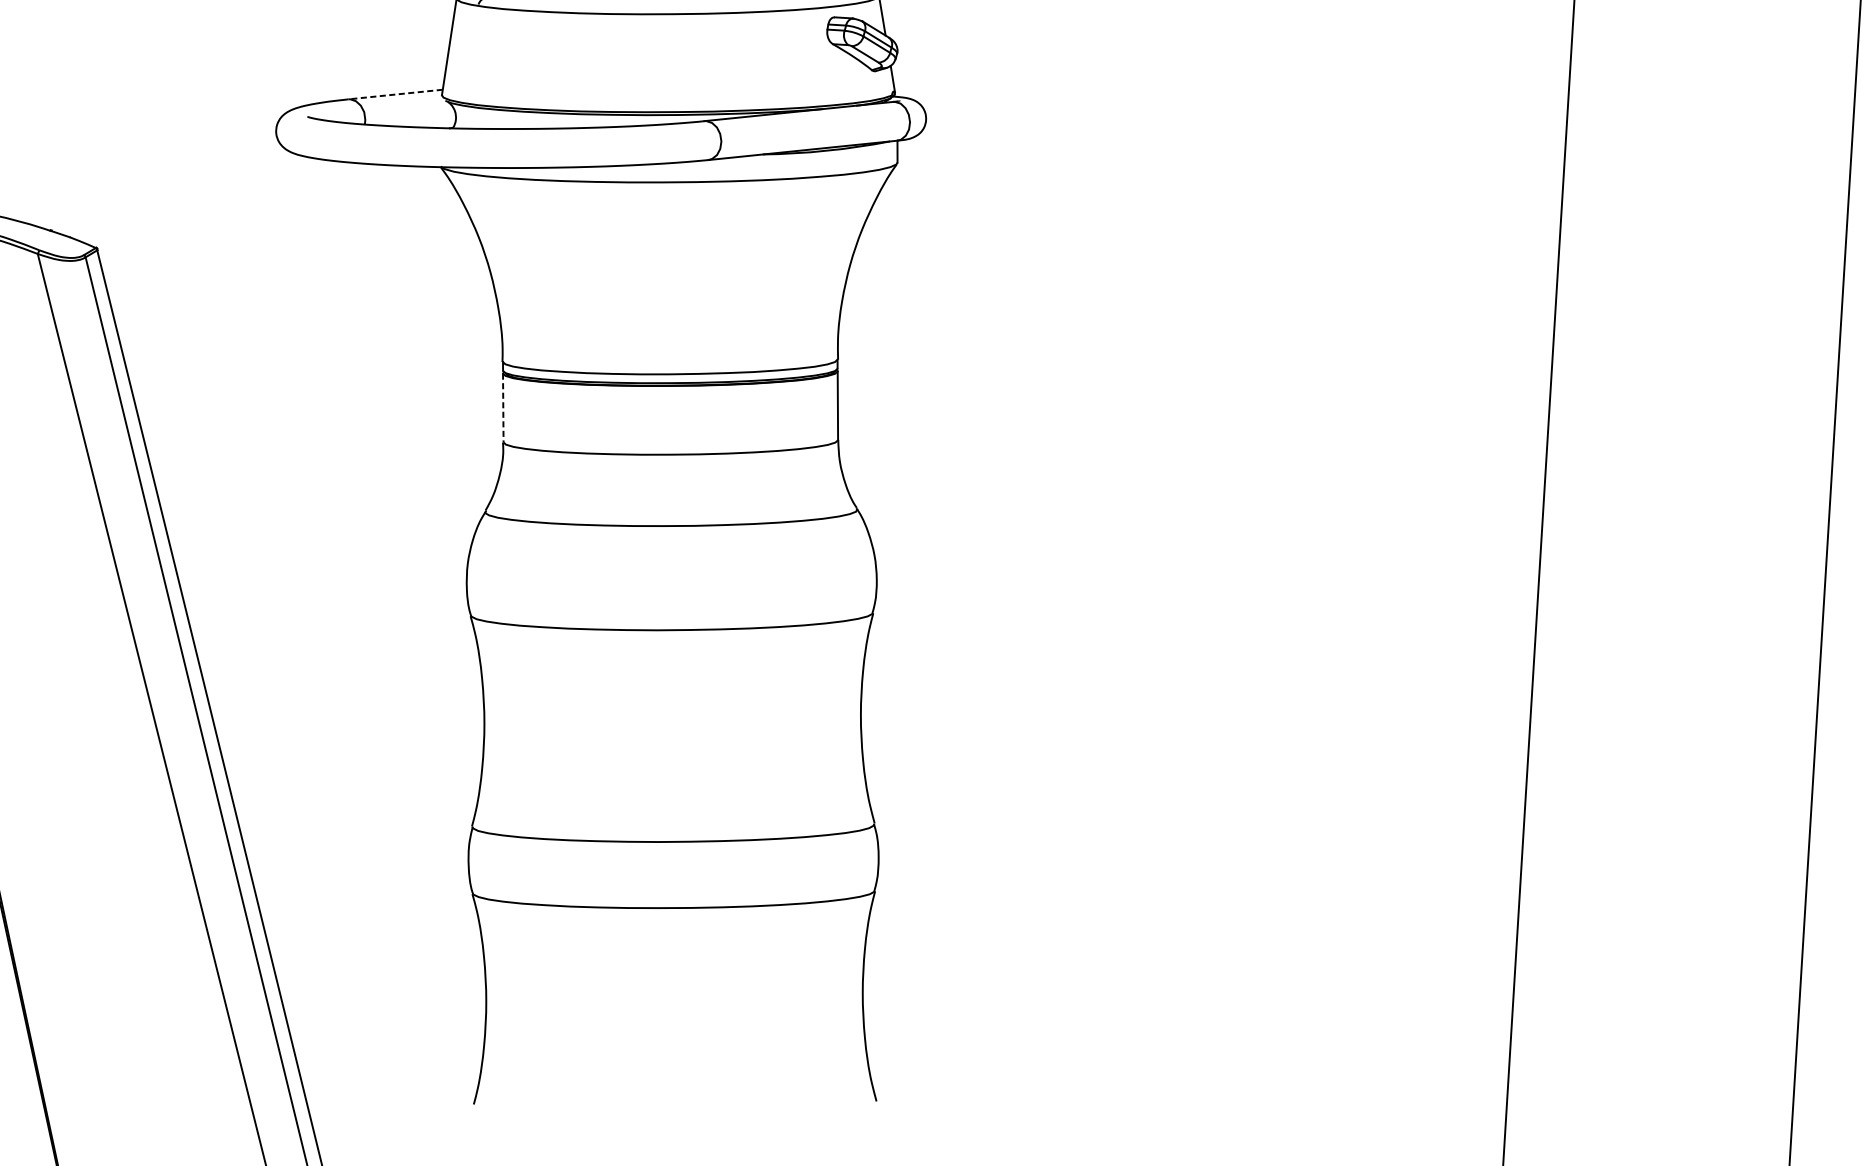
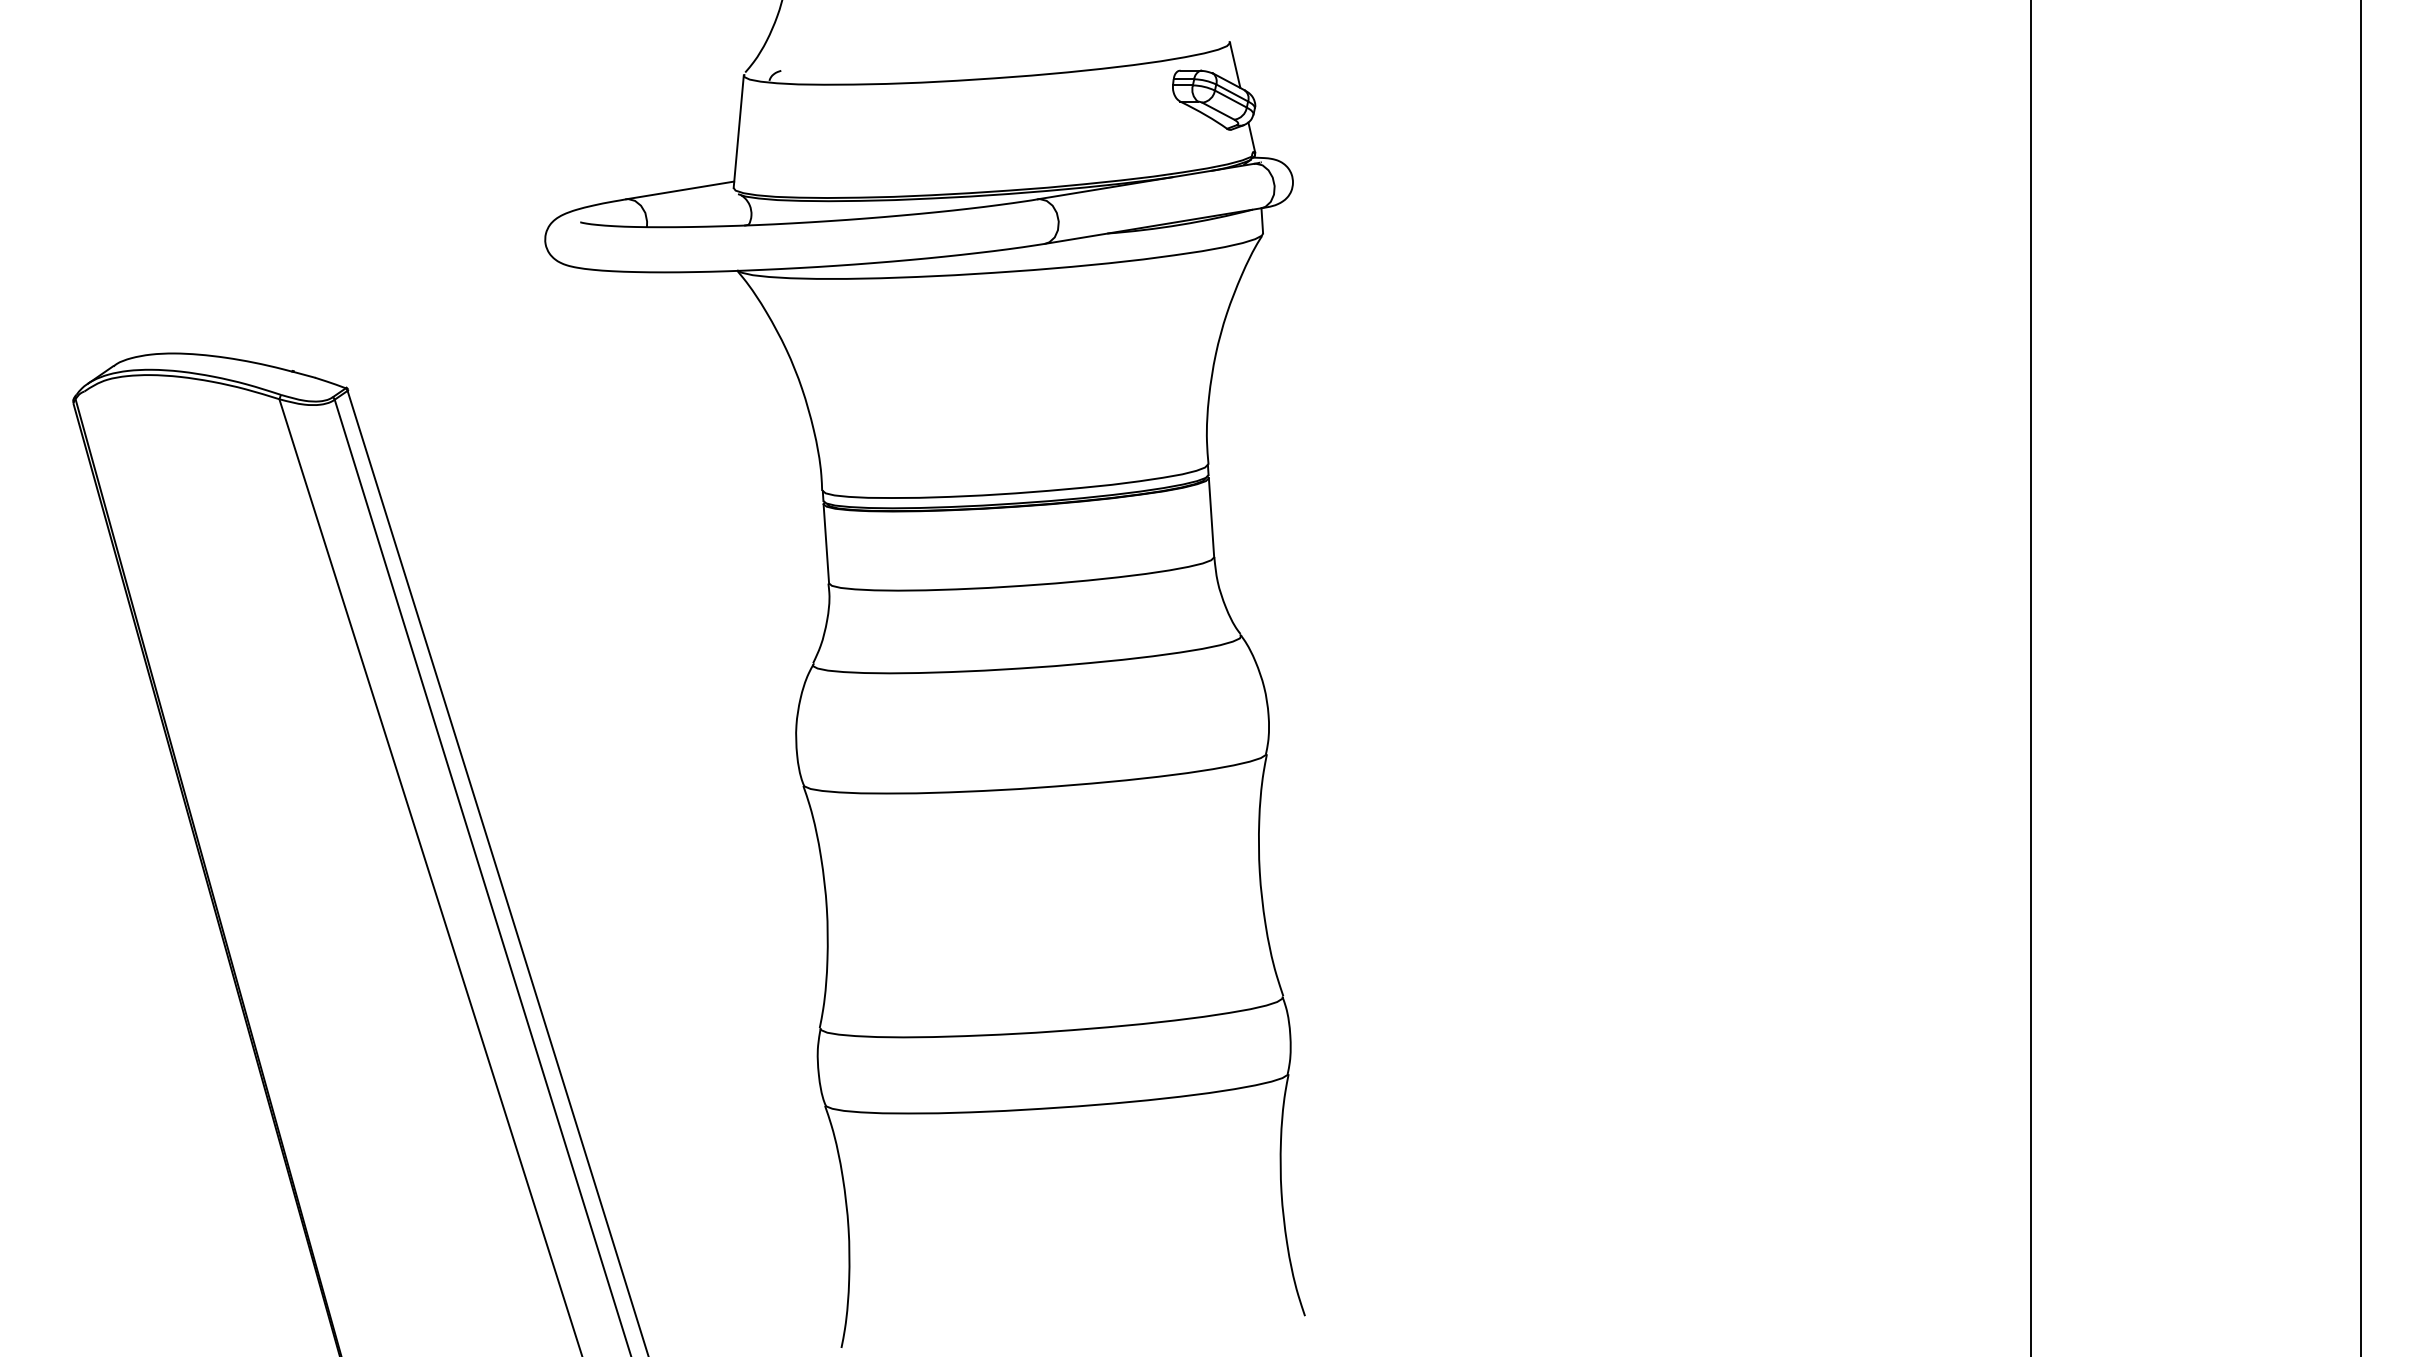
line: (395, 94) -> (680, 190), dashed -> solid
line: (503, 407) -> (826, 543), dashed -> solid

